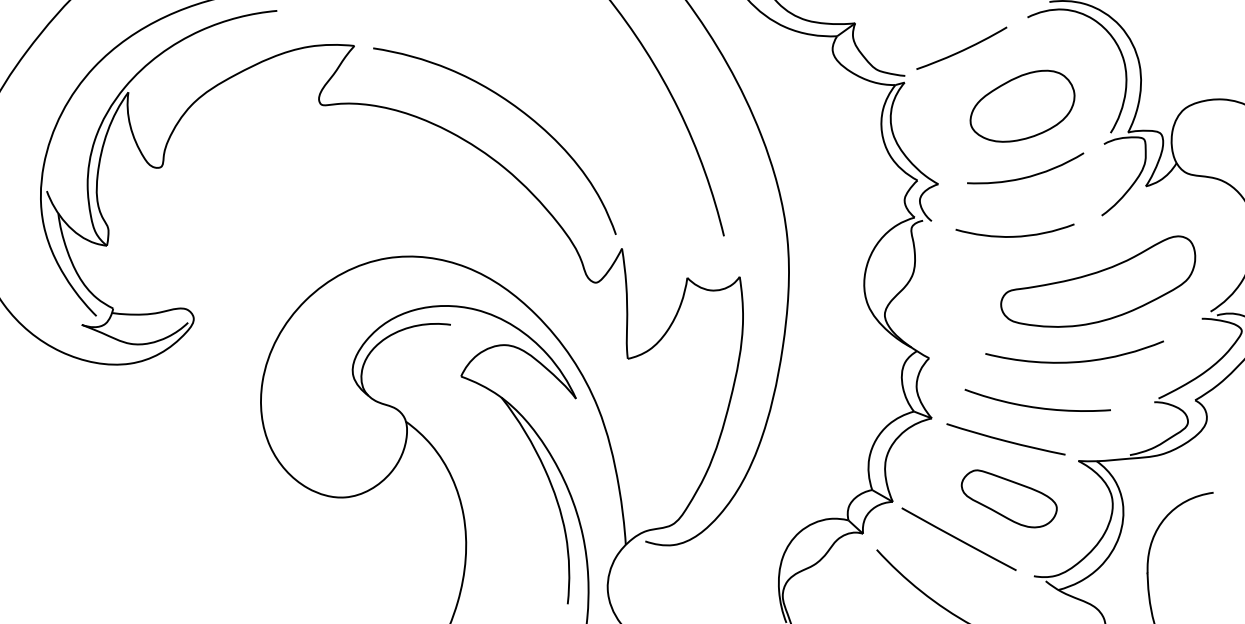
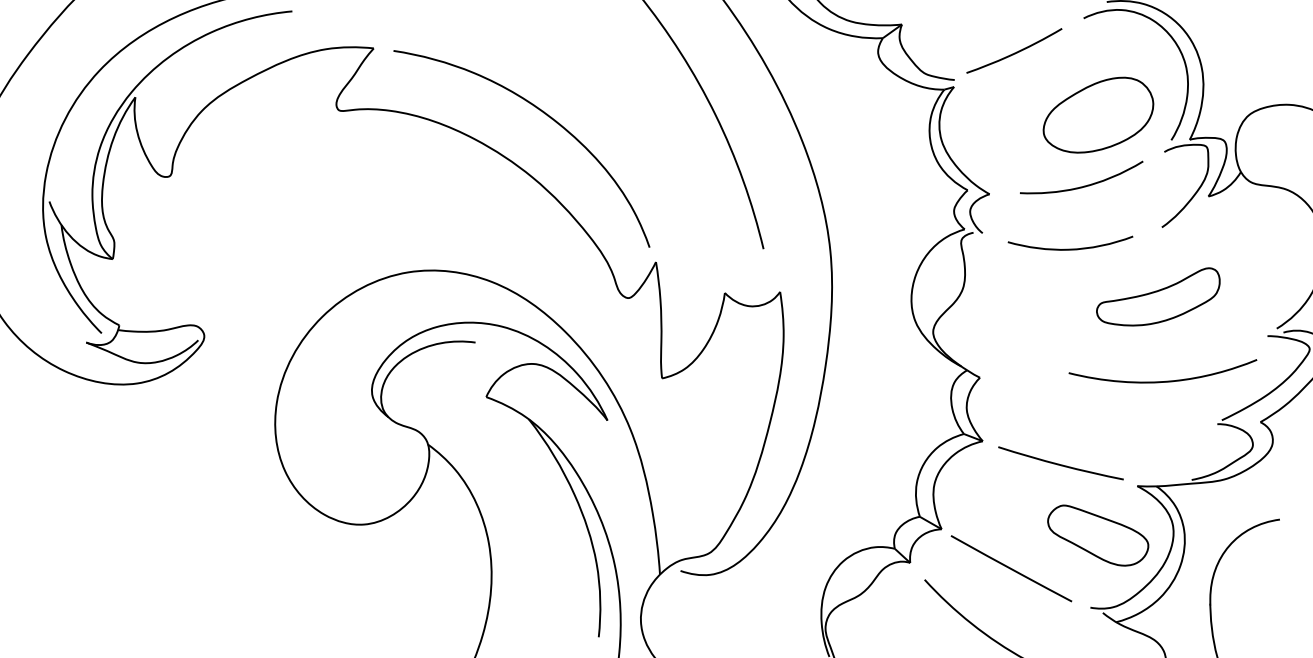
part: (1022, 105) -> (1098, 114), moved
part: (1098, 281) -> (1158, 296), size x0.6
curve: (1074, 361) -> (1162, 381), moved
curve: (1036, 406) -> (1093, 428), removed
part: (1008, 498) -> (1097, 535), moved

